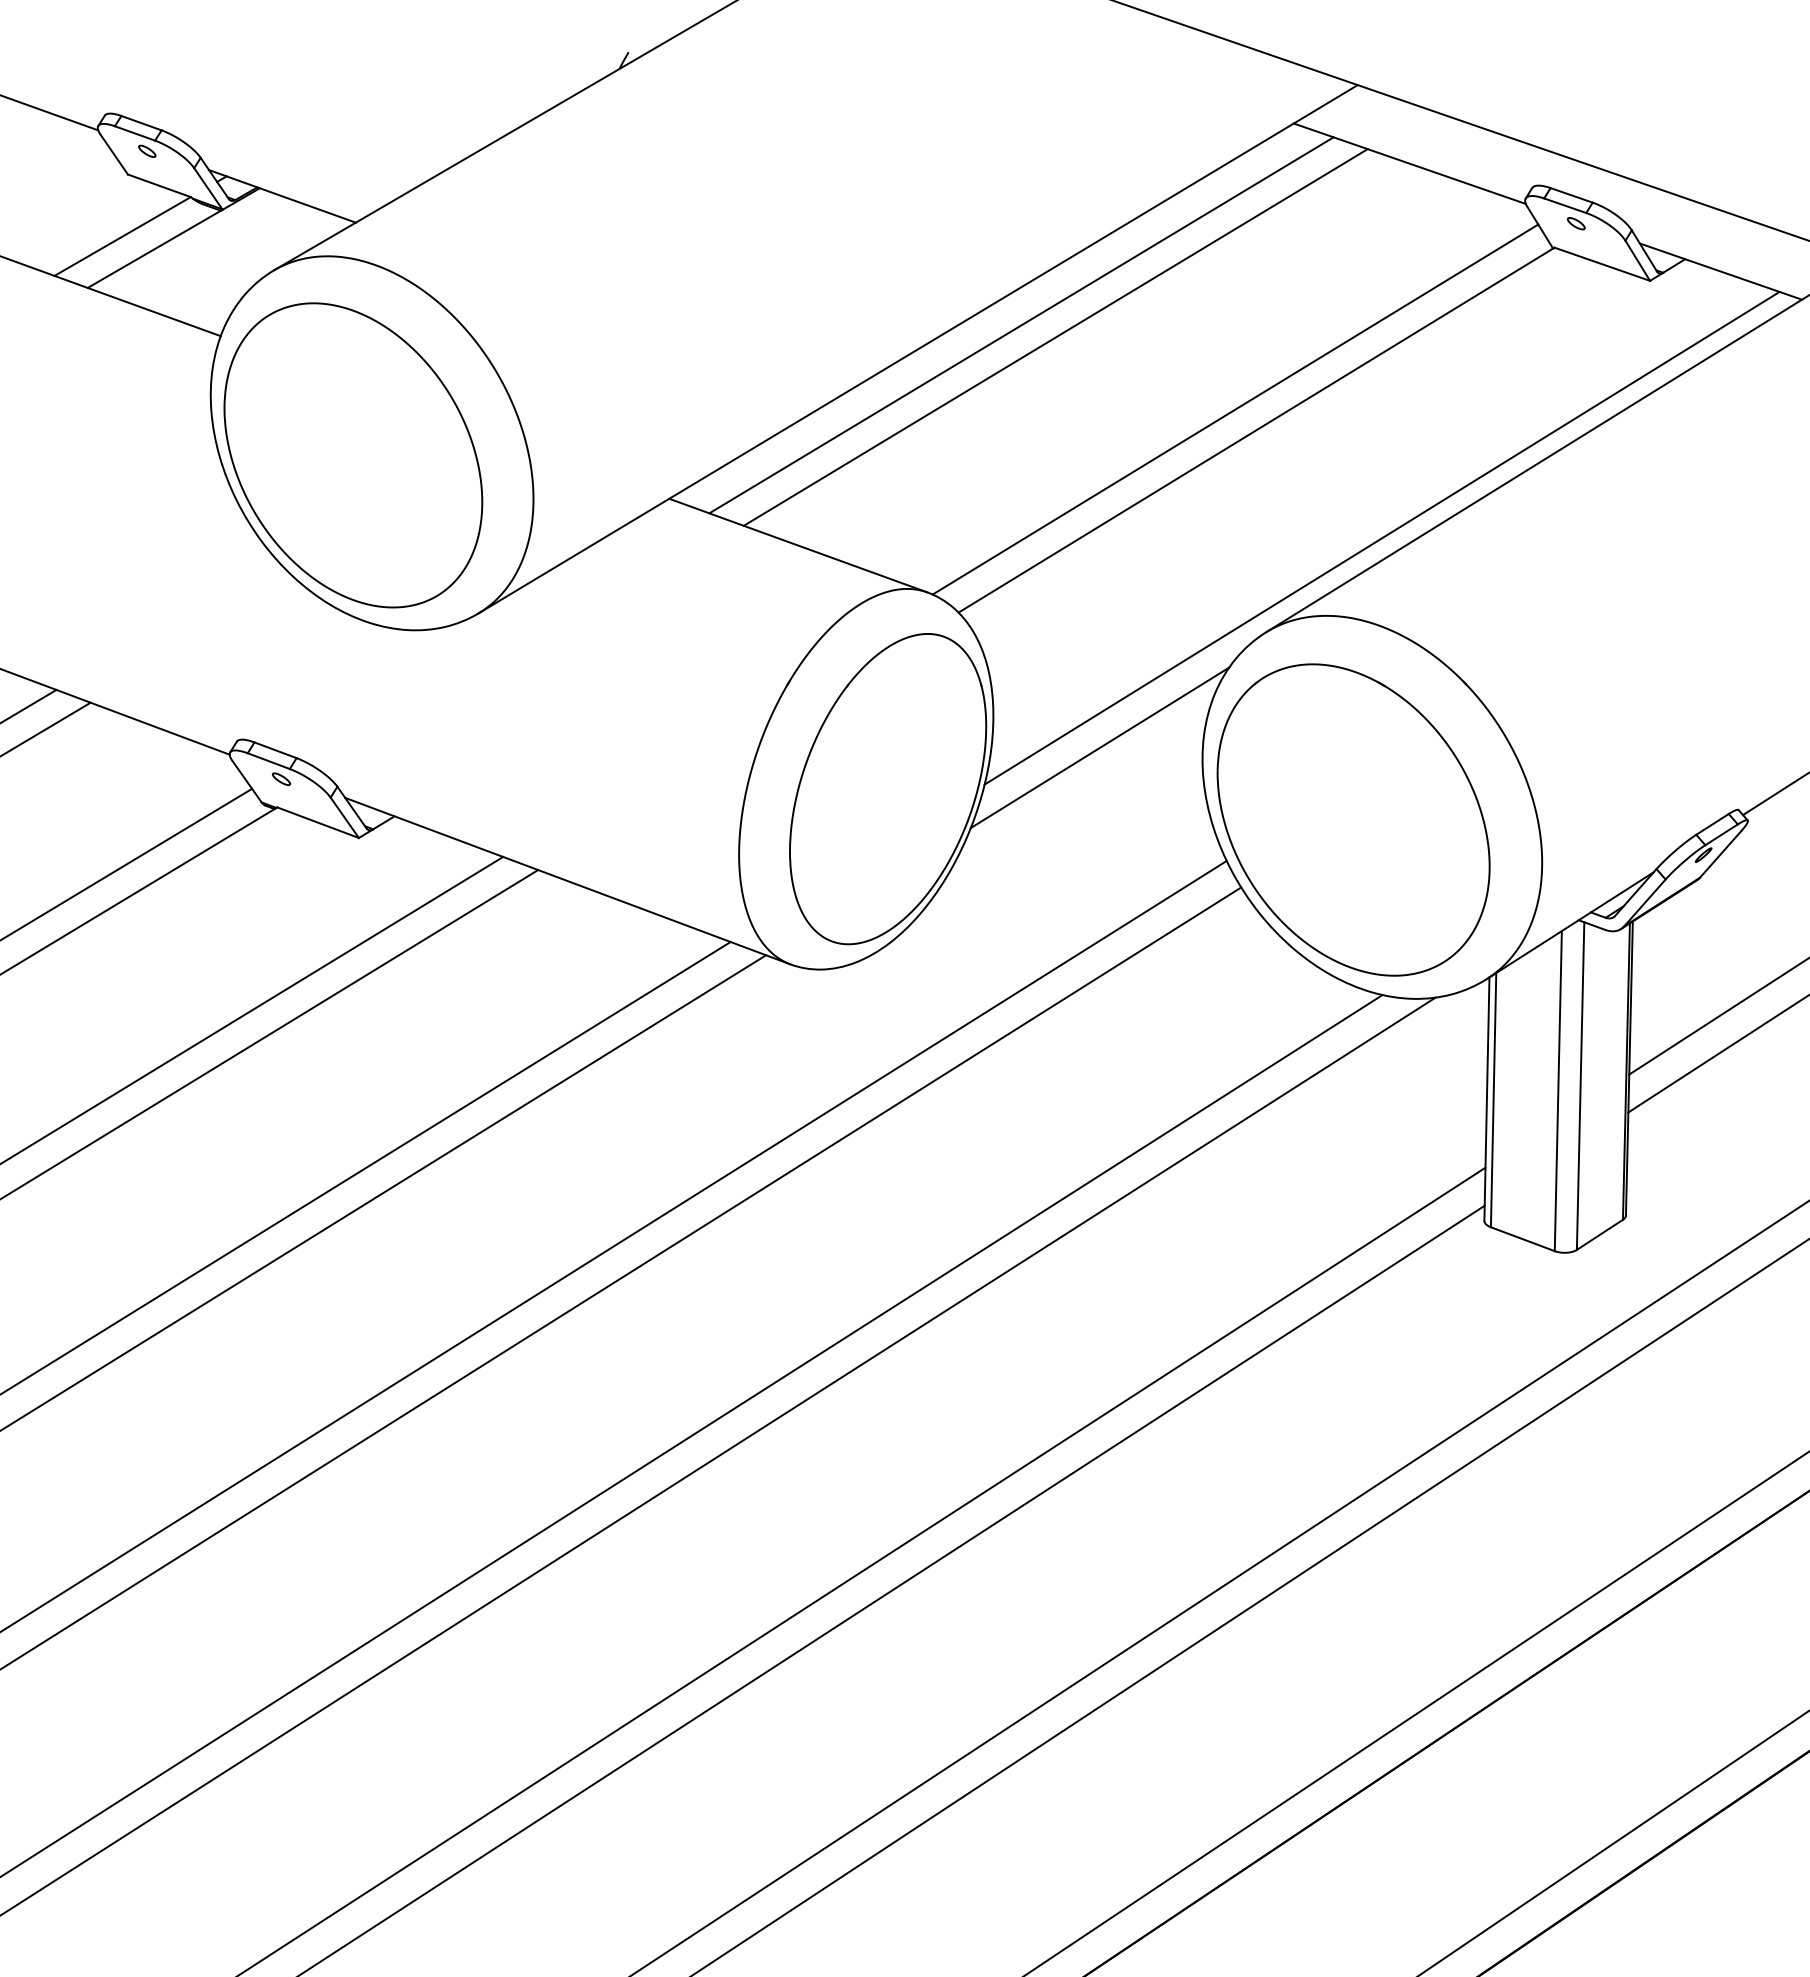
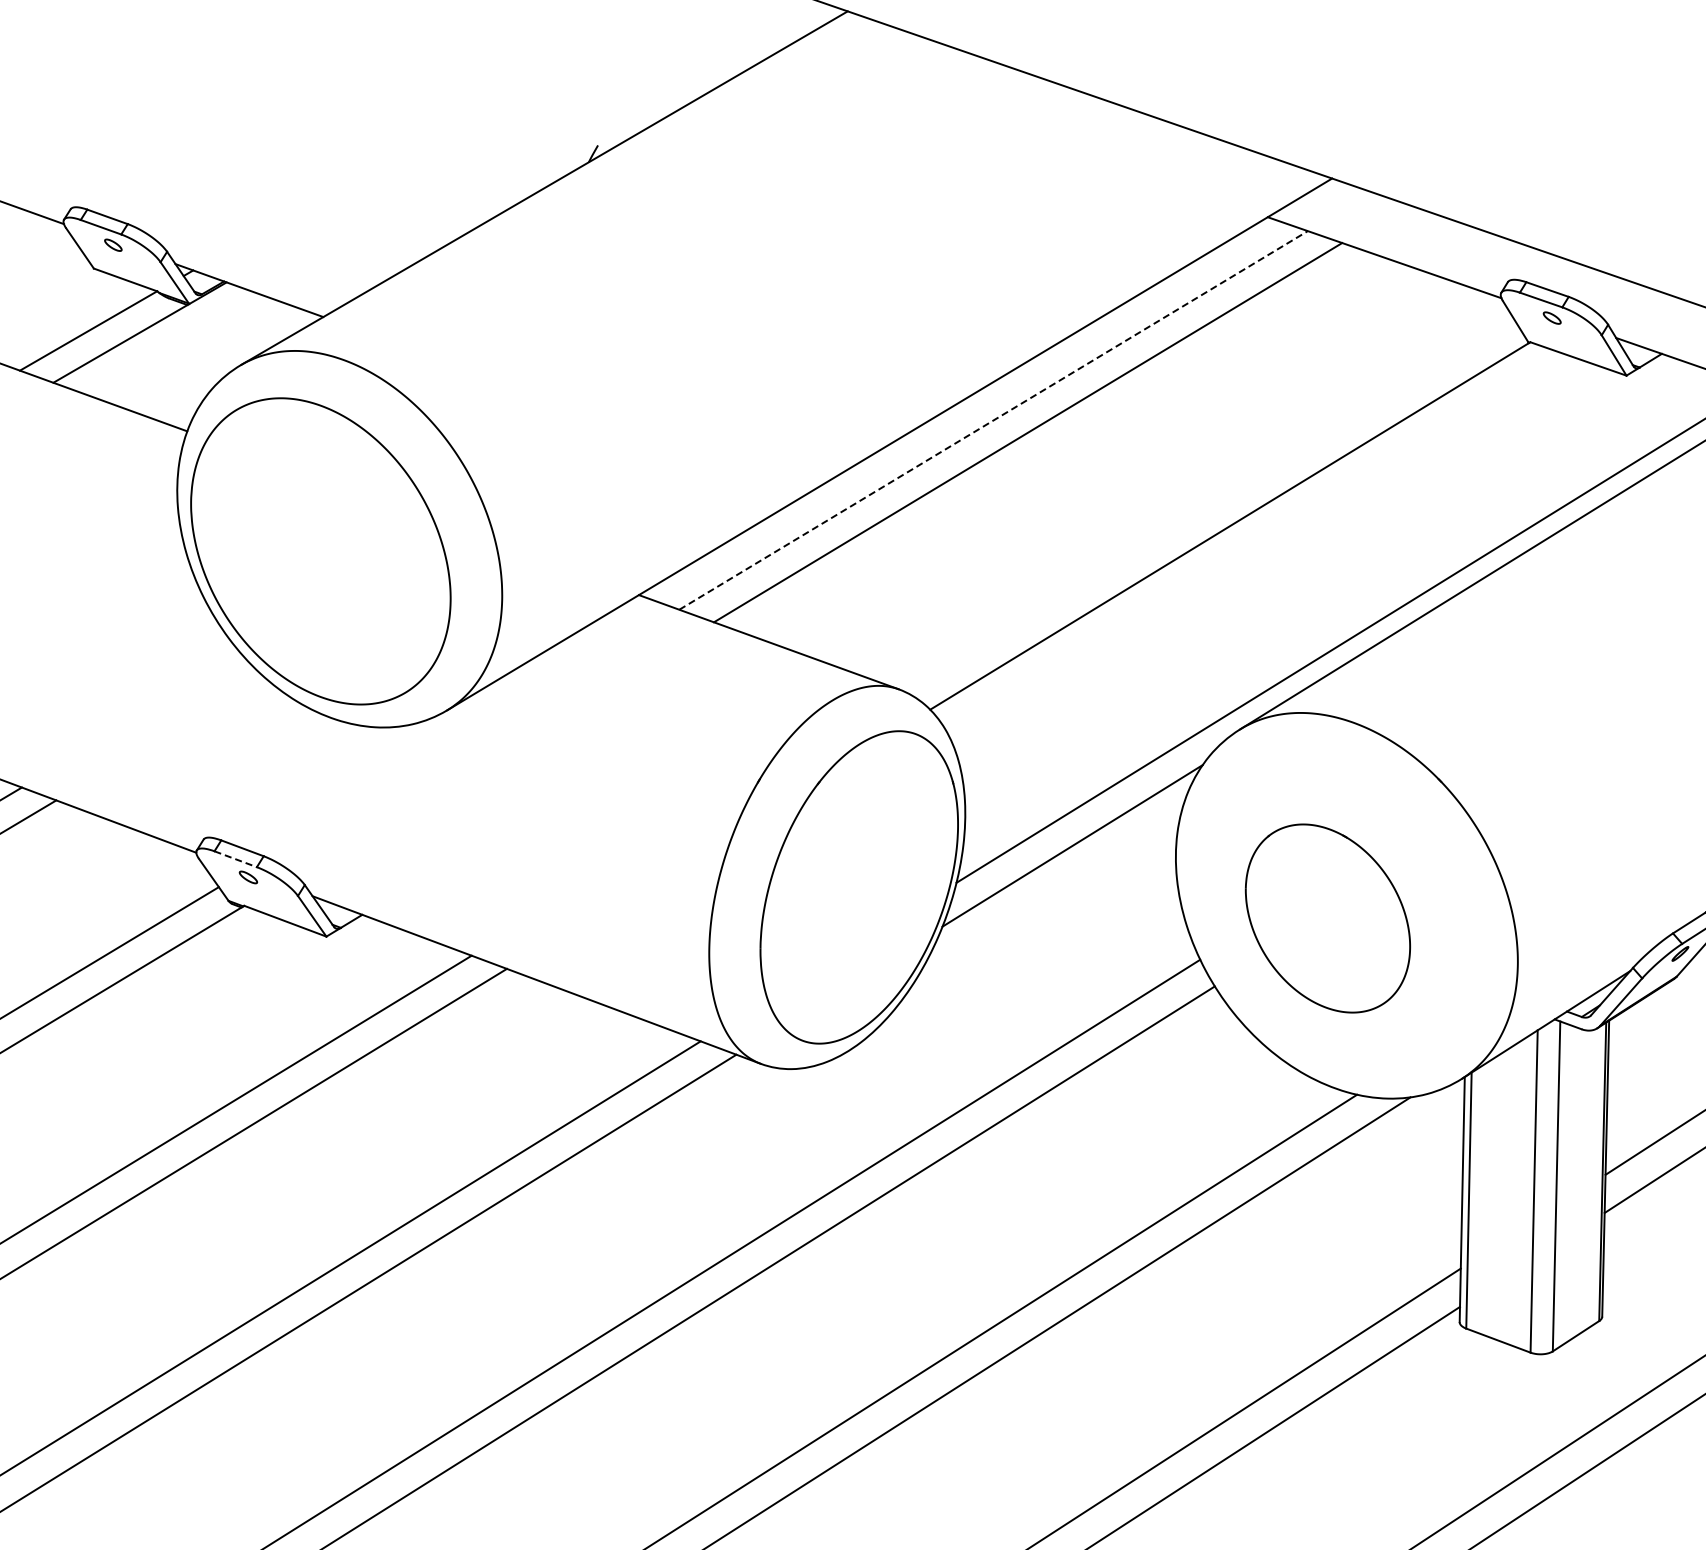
line: (1021, 325) -> (993, 420), solid -> dashed
line: (1235, 409) -> (1209, 505), removed
line: (269, 761) -> (236, 859), solid -> dashed
part: (1353, 819) -> (1327, 918), size x0.6

